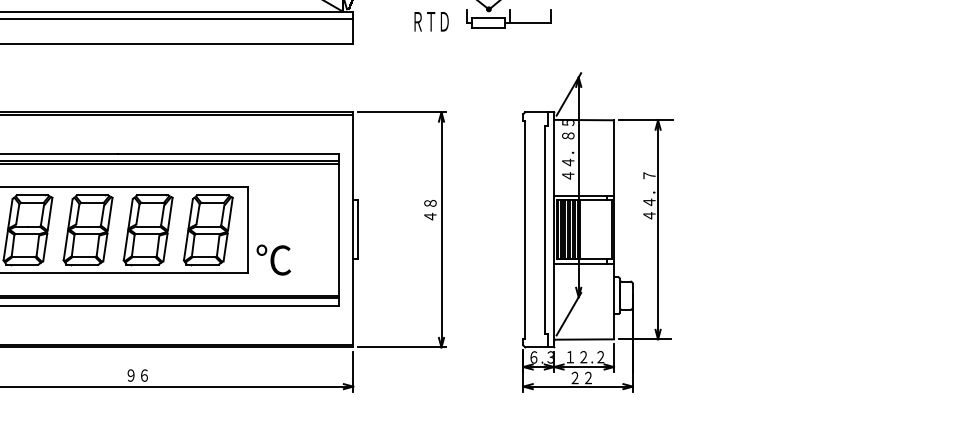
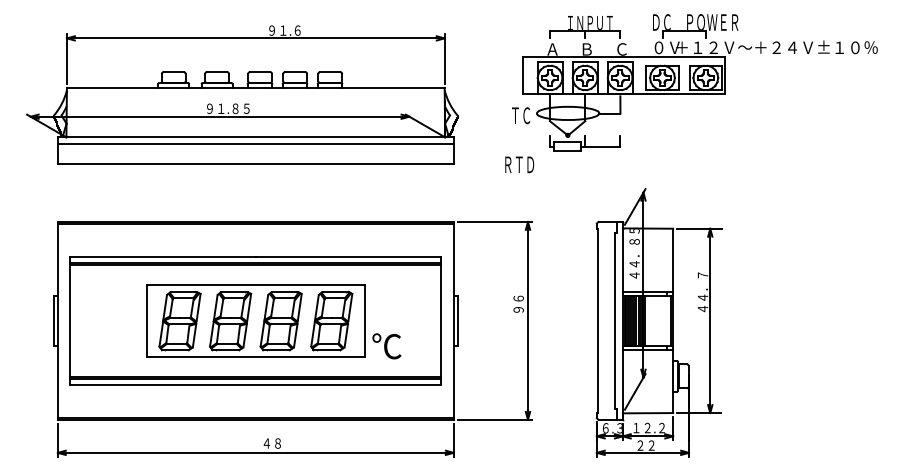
text: (431, 21) -> (519, 164), moved
text: (430, 209) -> (518, 303), ４８ -> ９６
text: (136, 375) -> (271, 443), ９６ -> ４８

